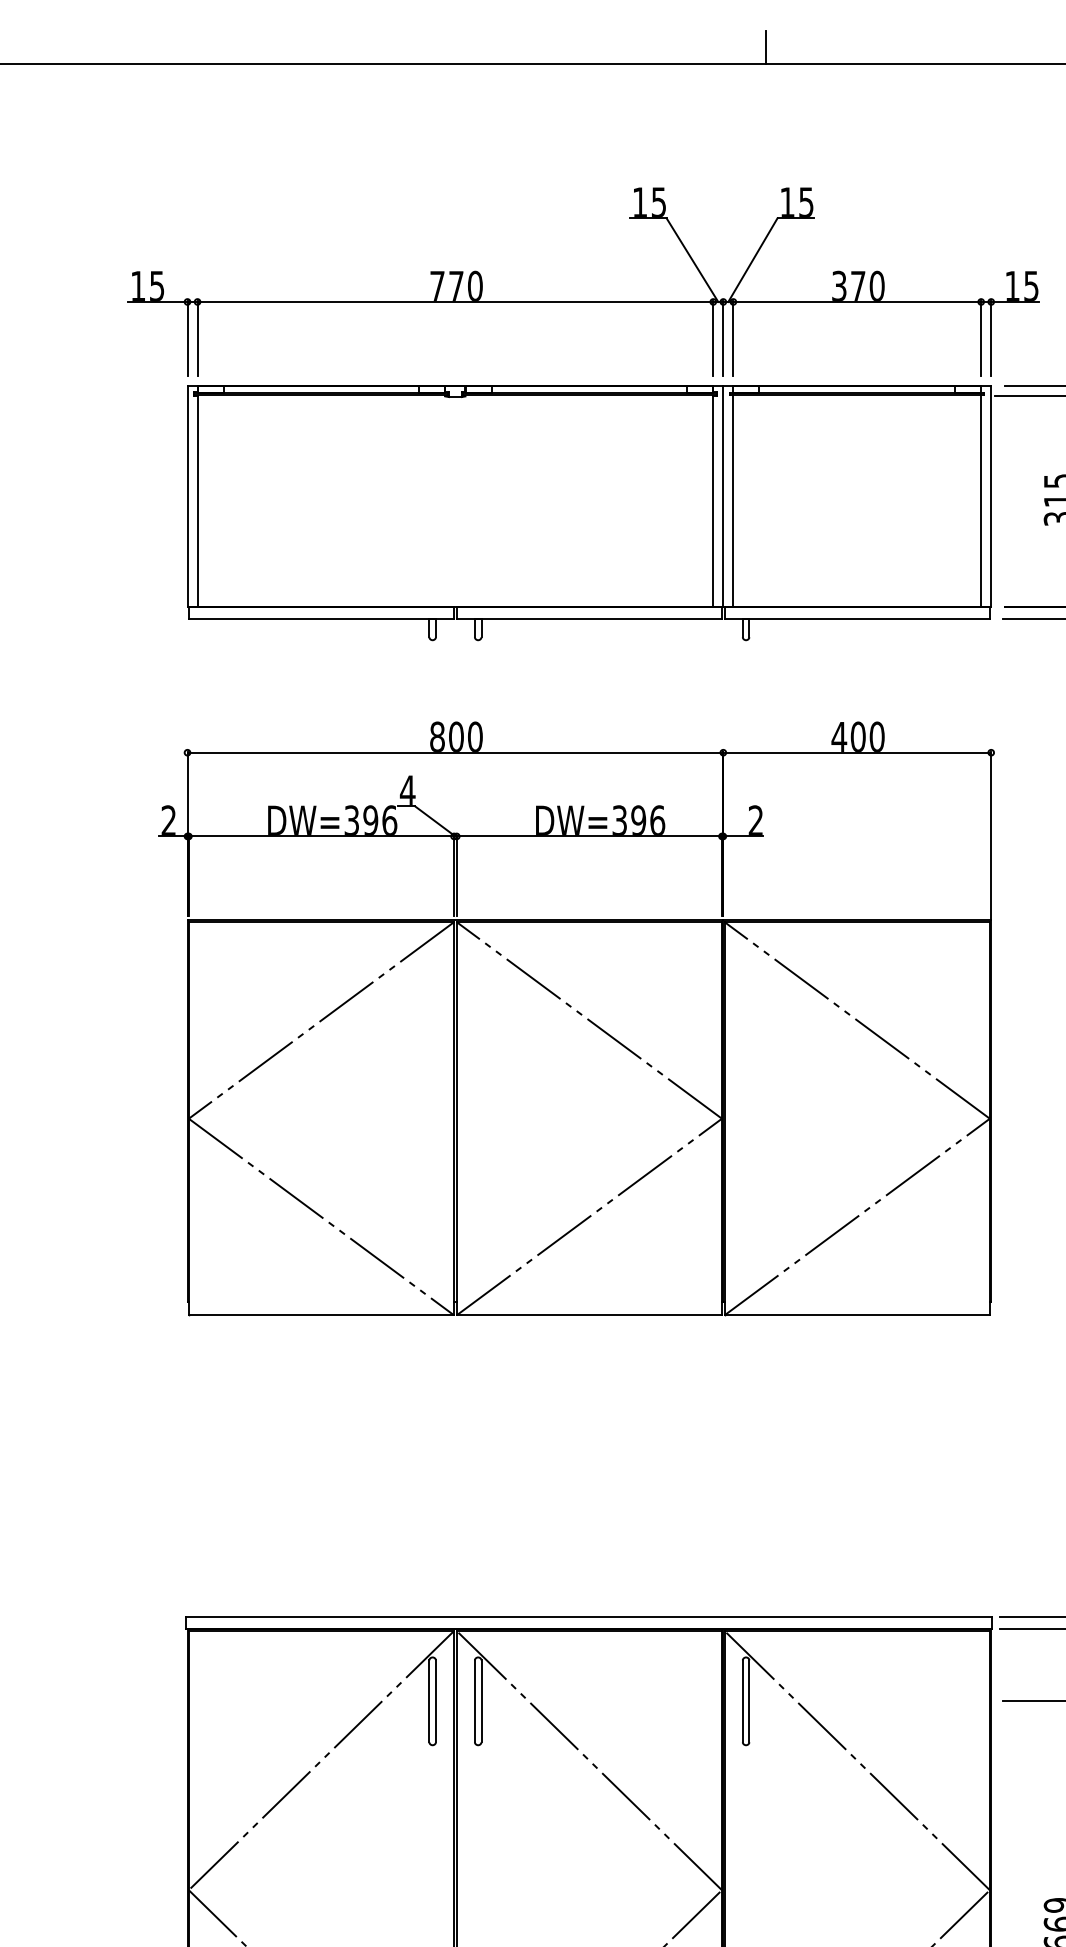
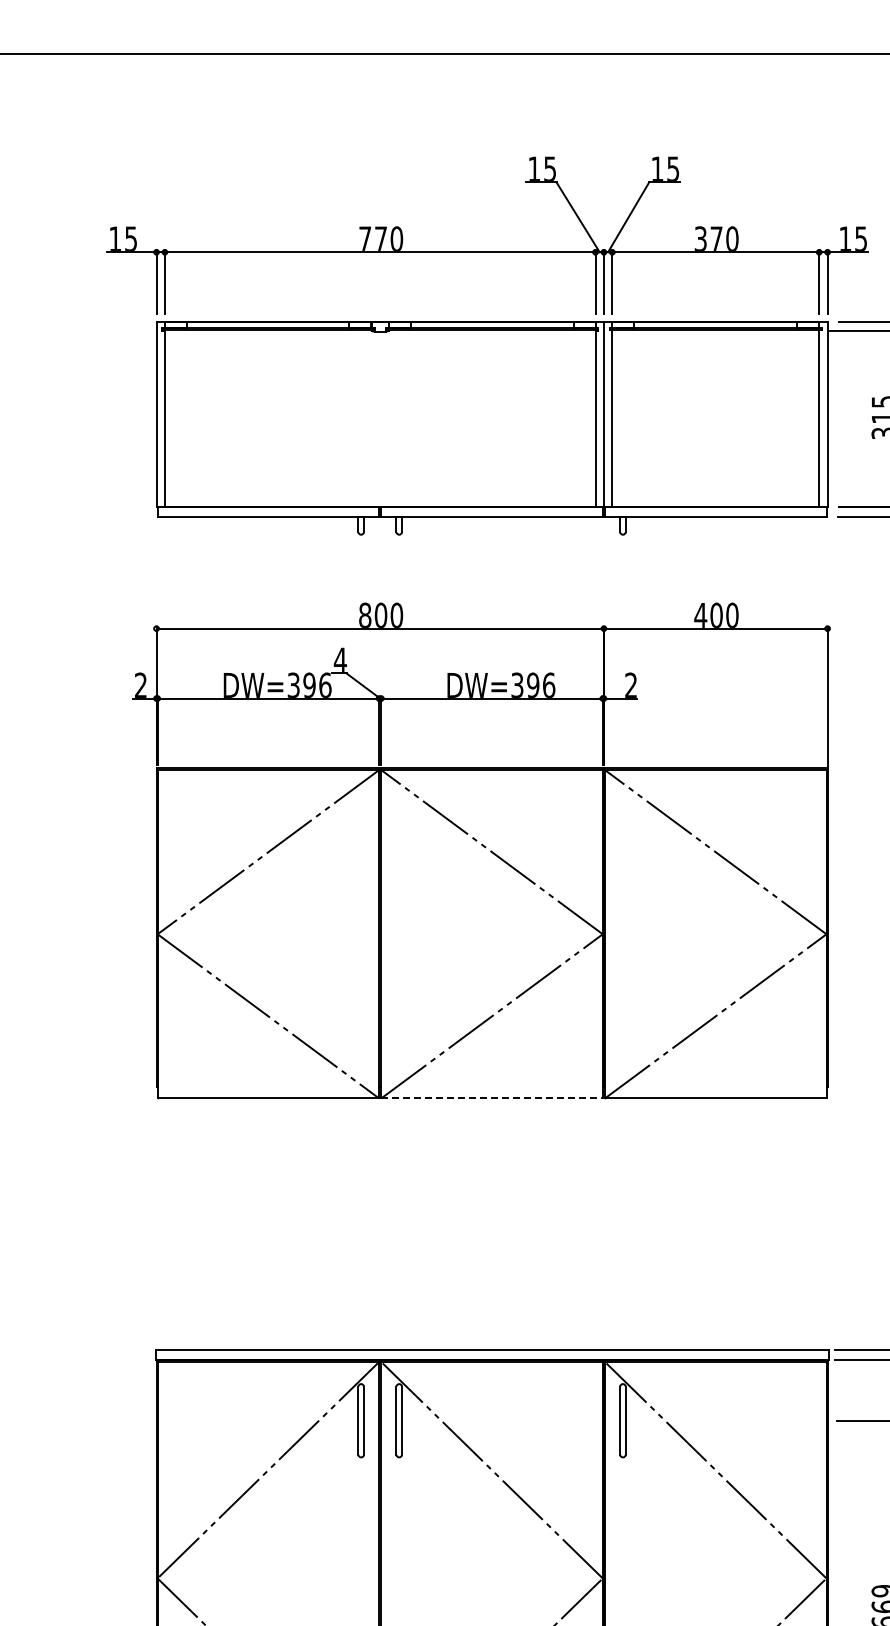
line: (765, 47) -> (639, 39), removed
line: (589, 1315) -> (492, 1098), solid -> dashed

